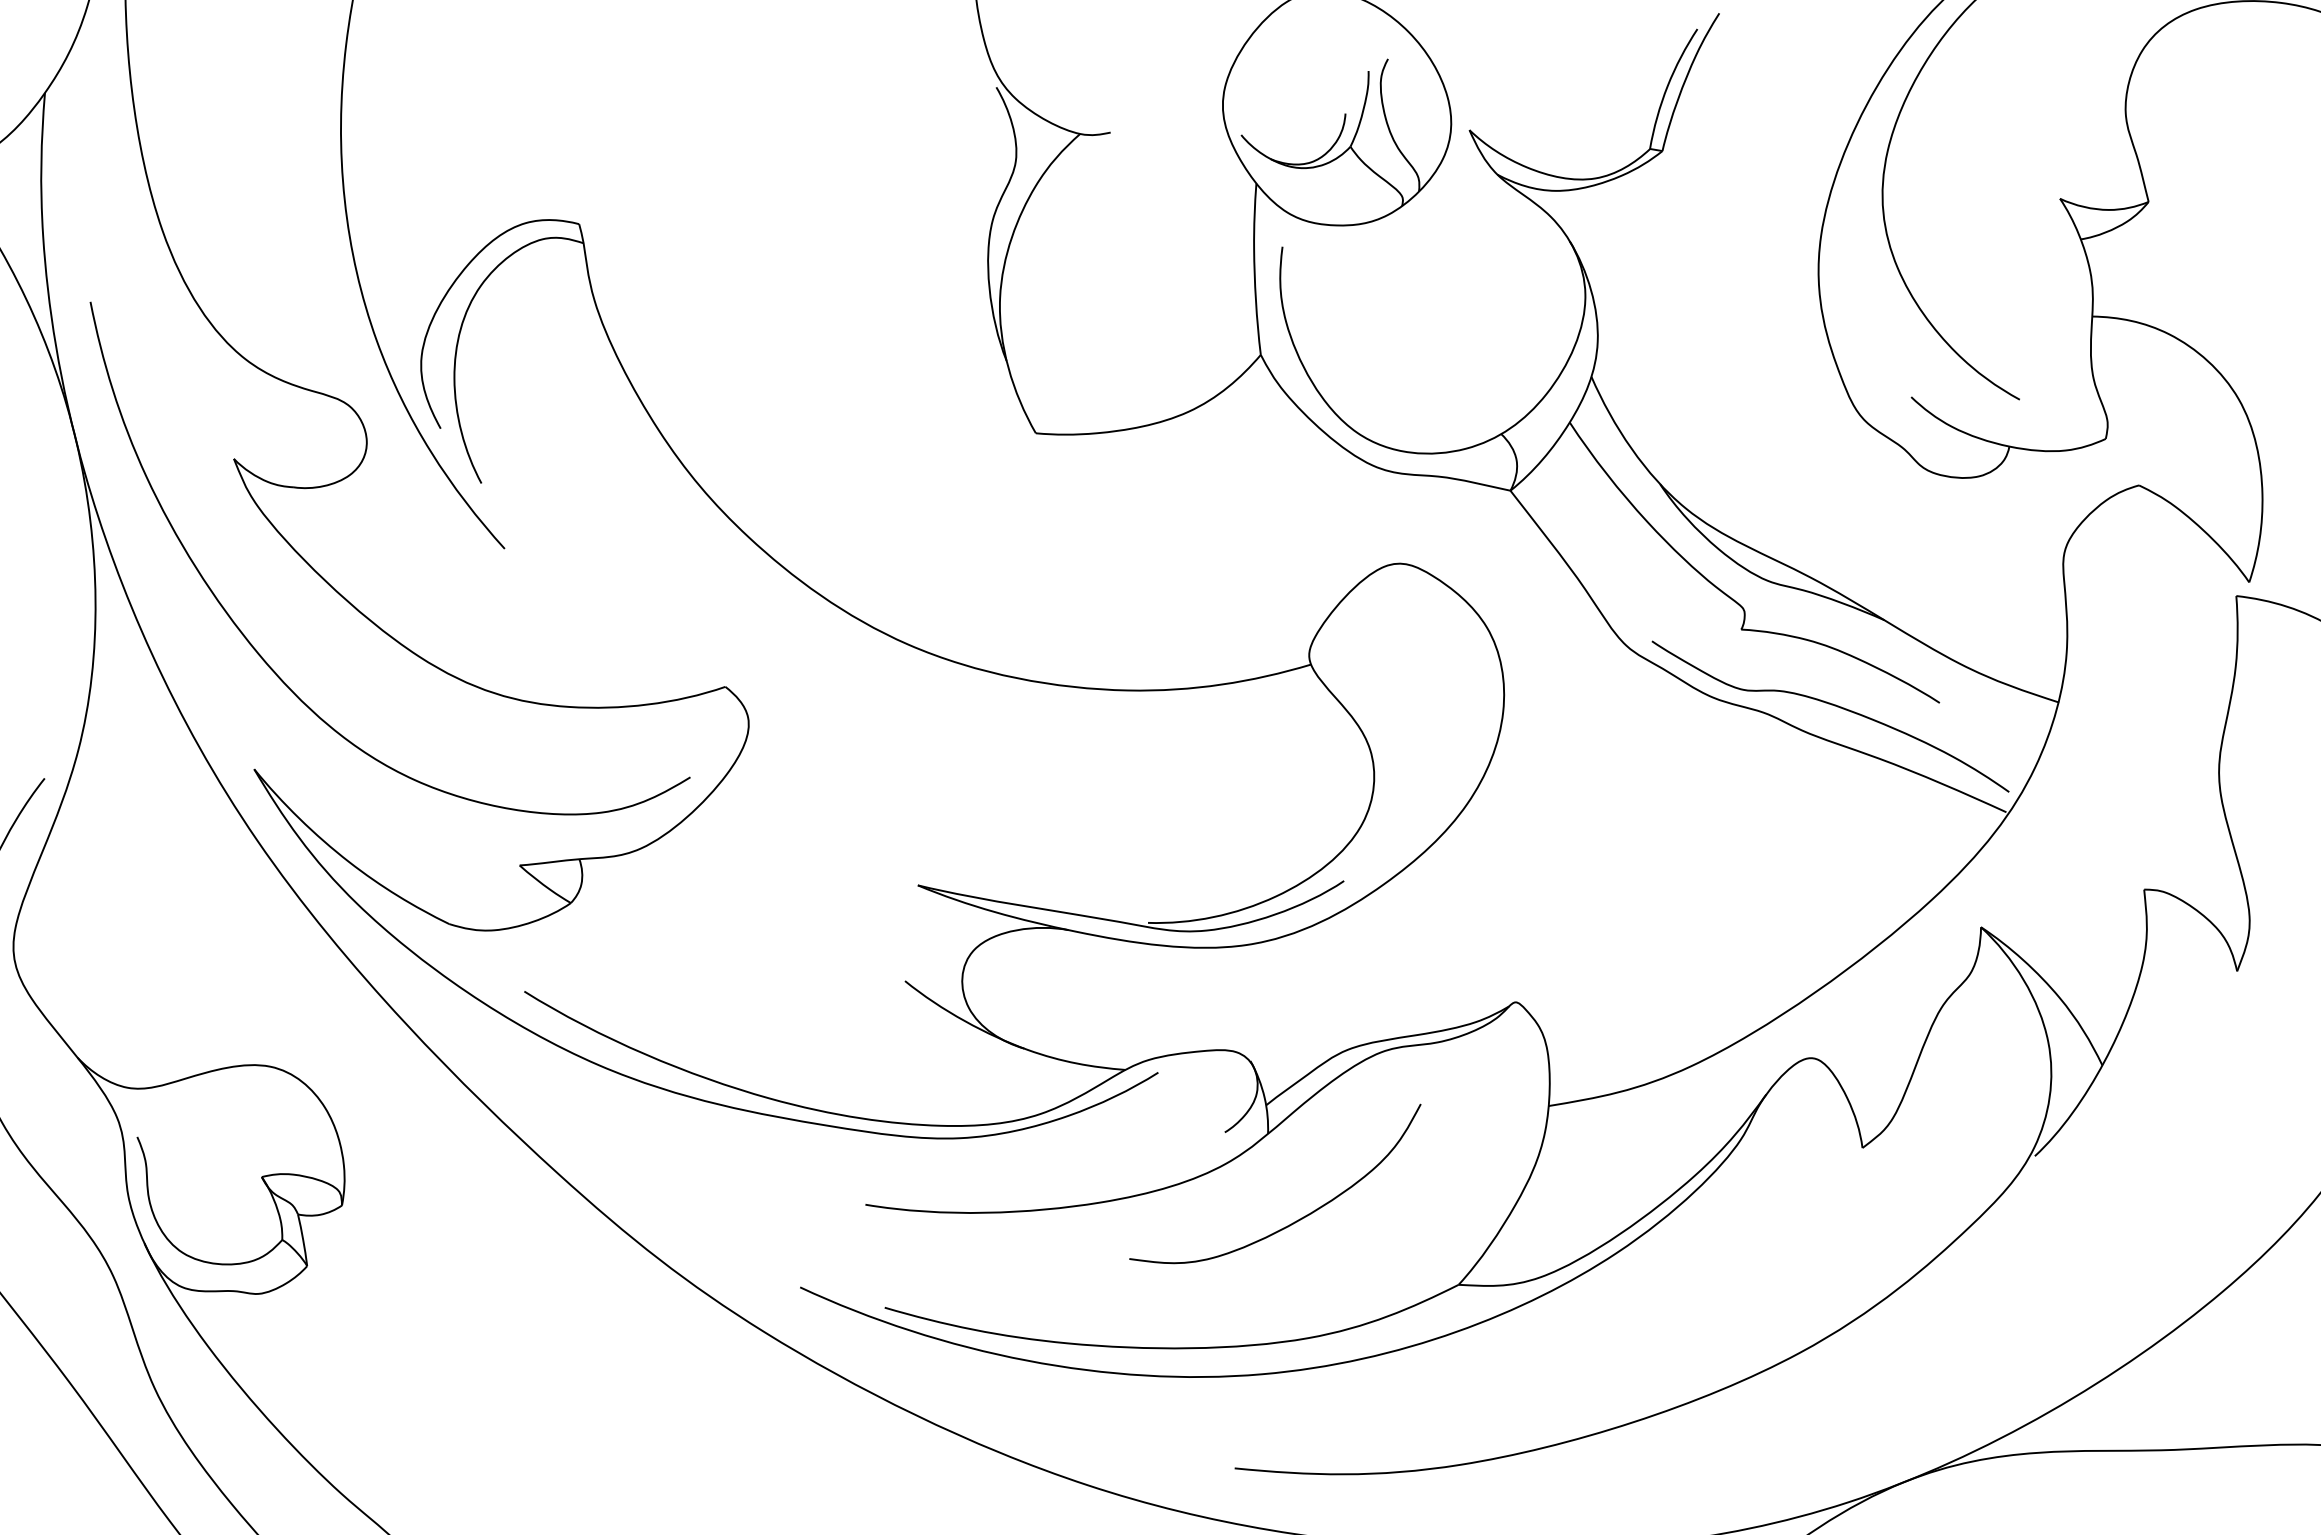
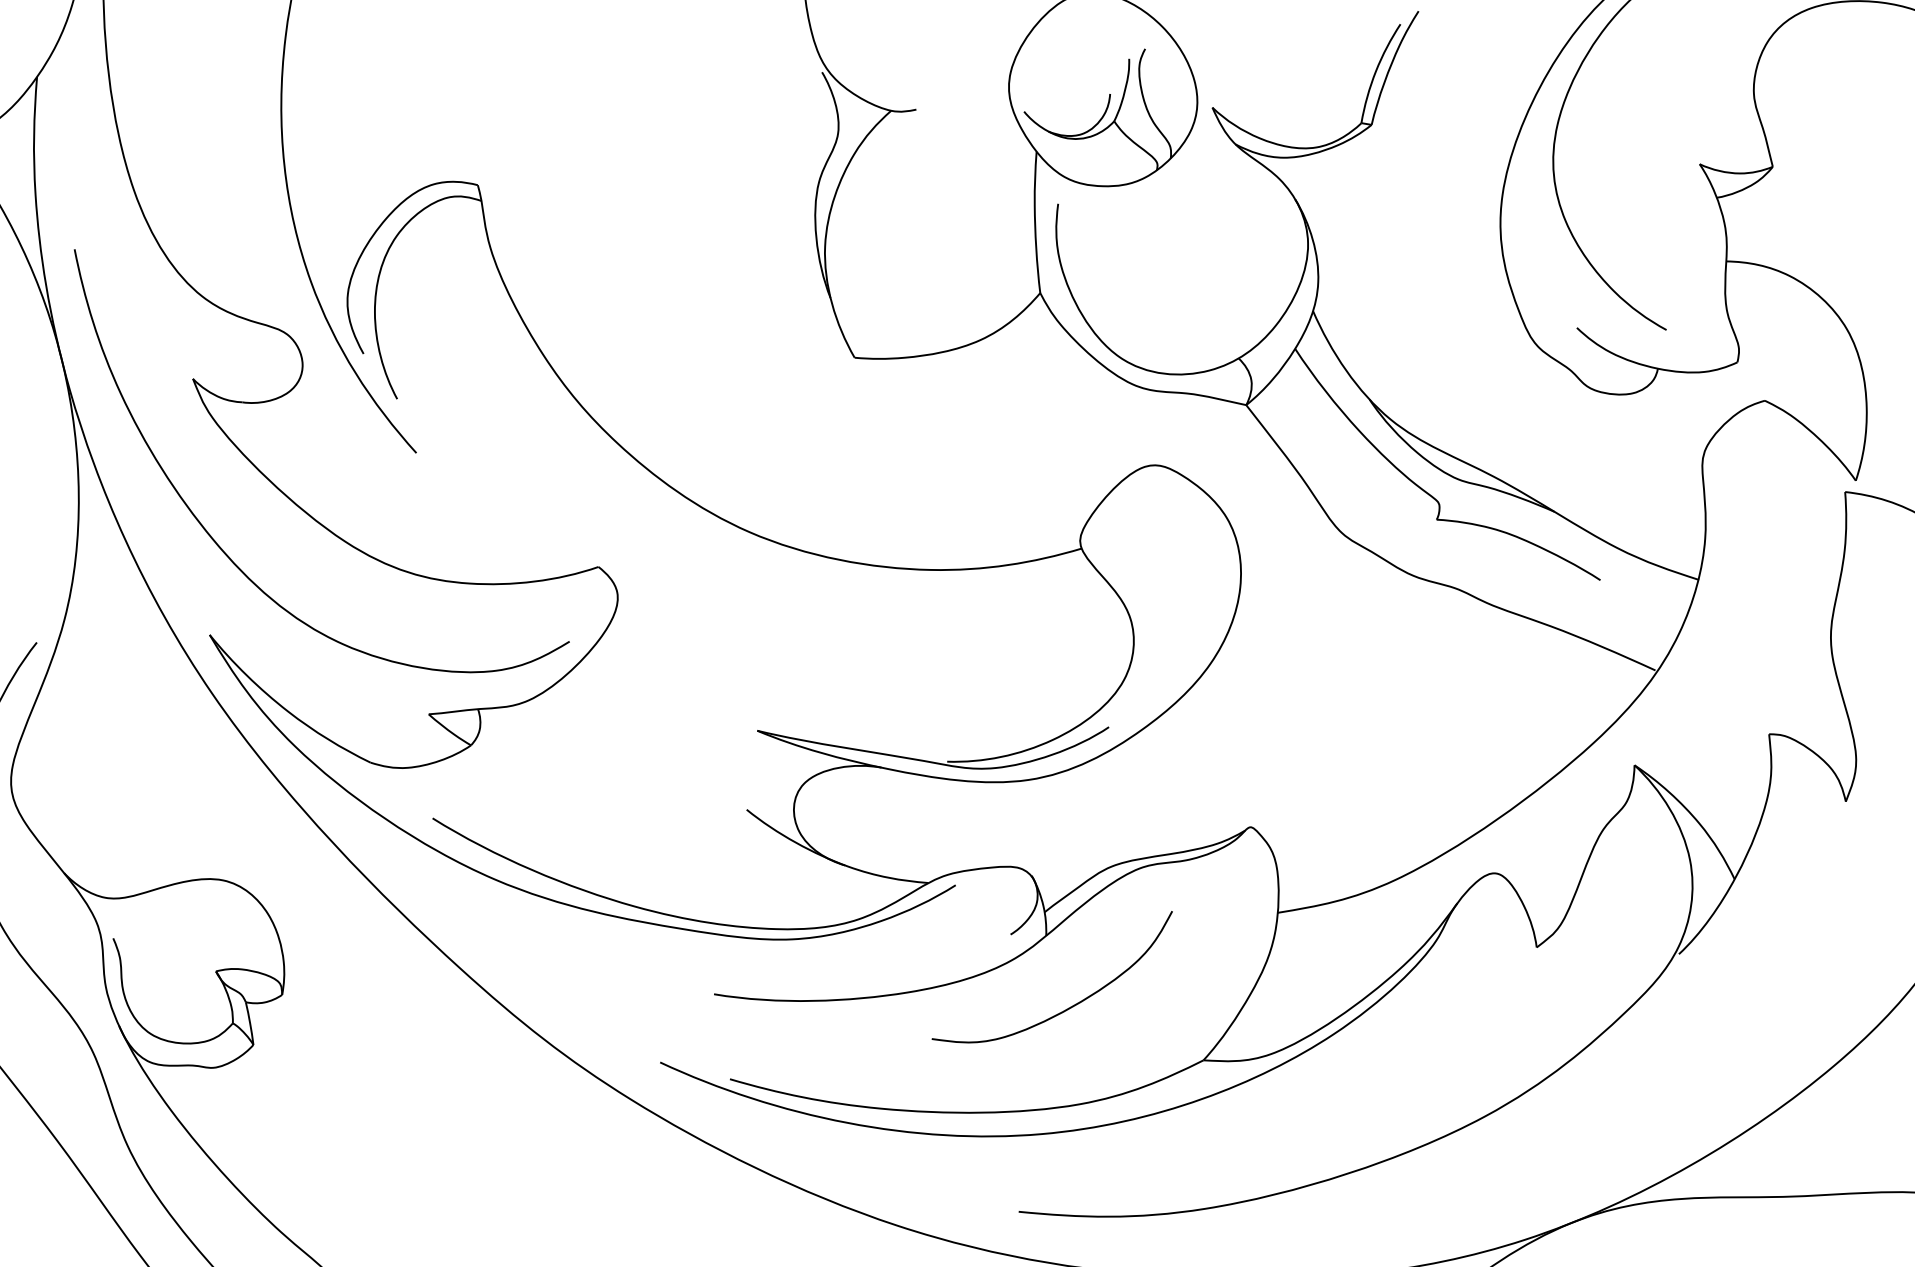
curve: (1834, 706) -> (1513, 583), removed

